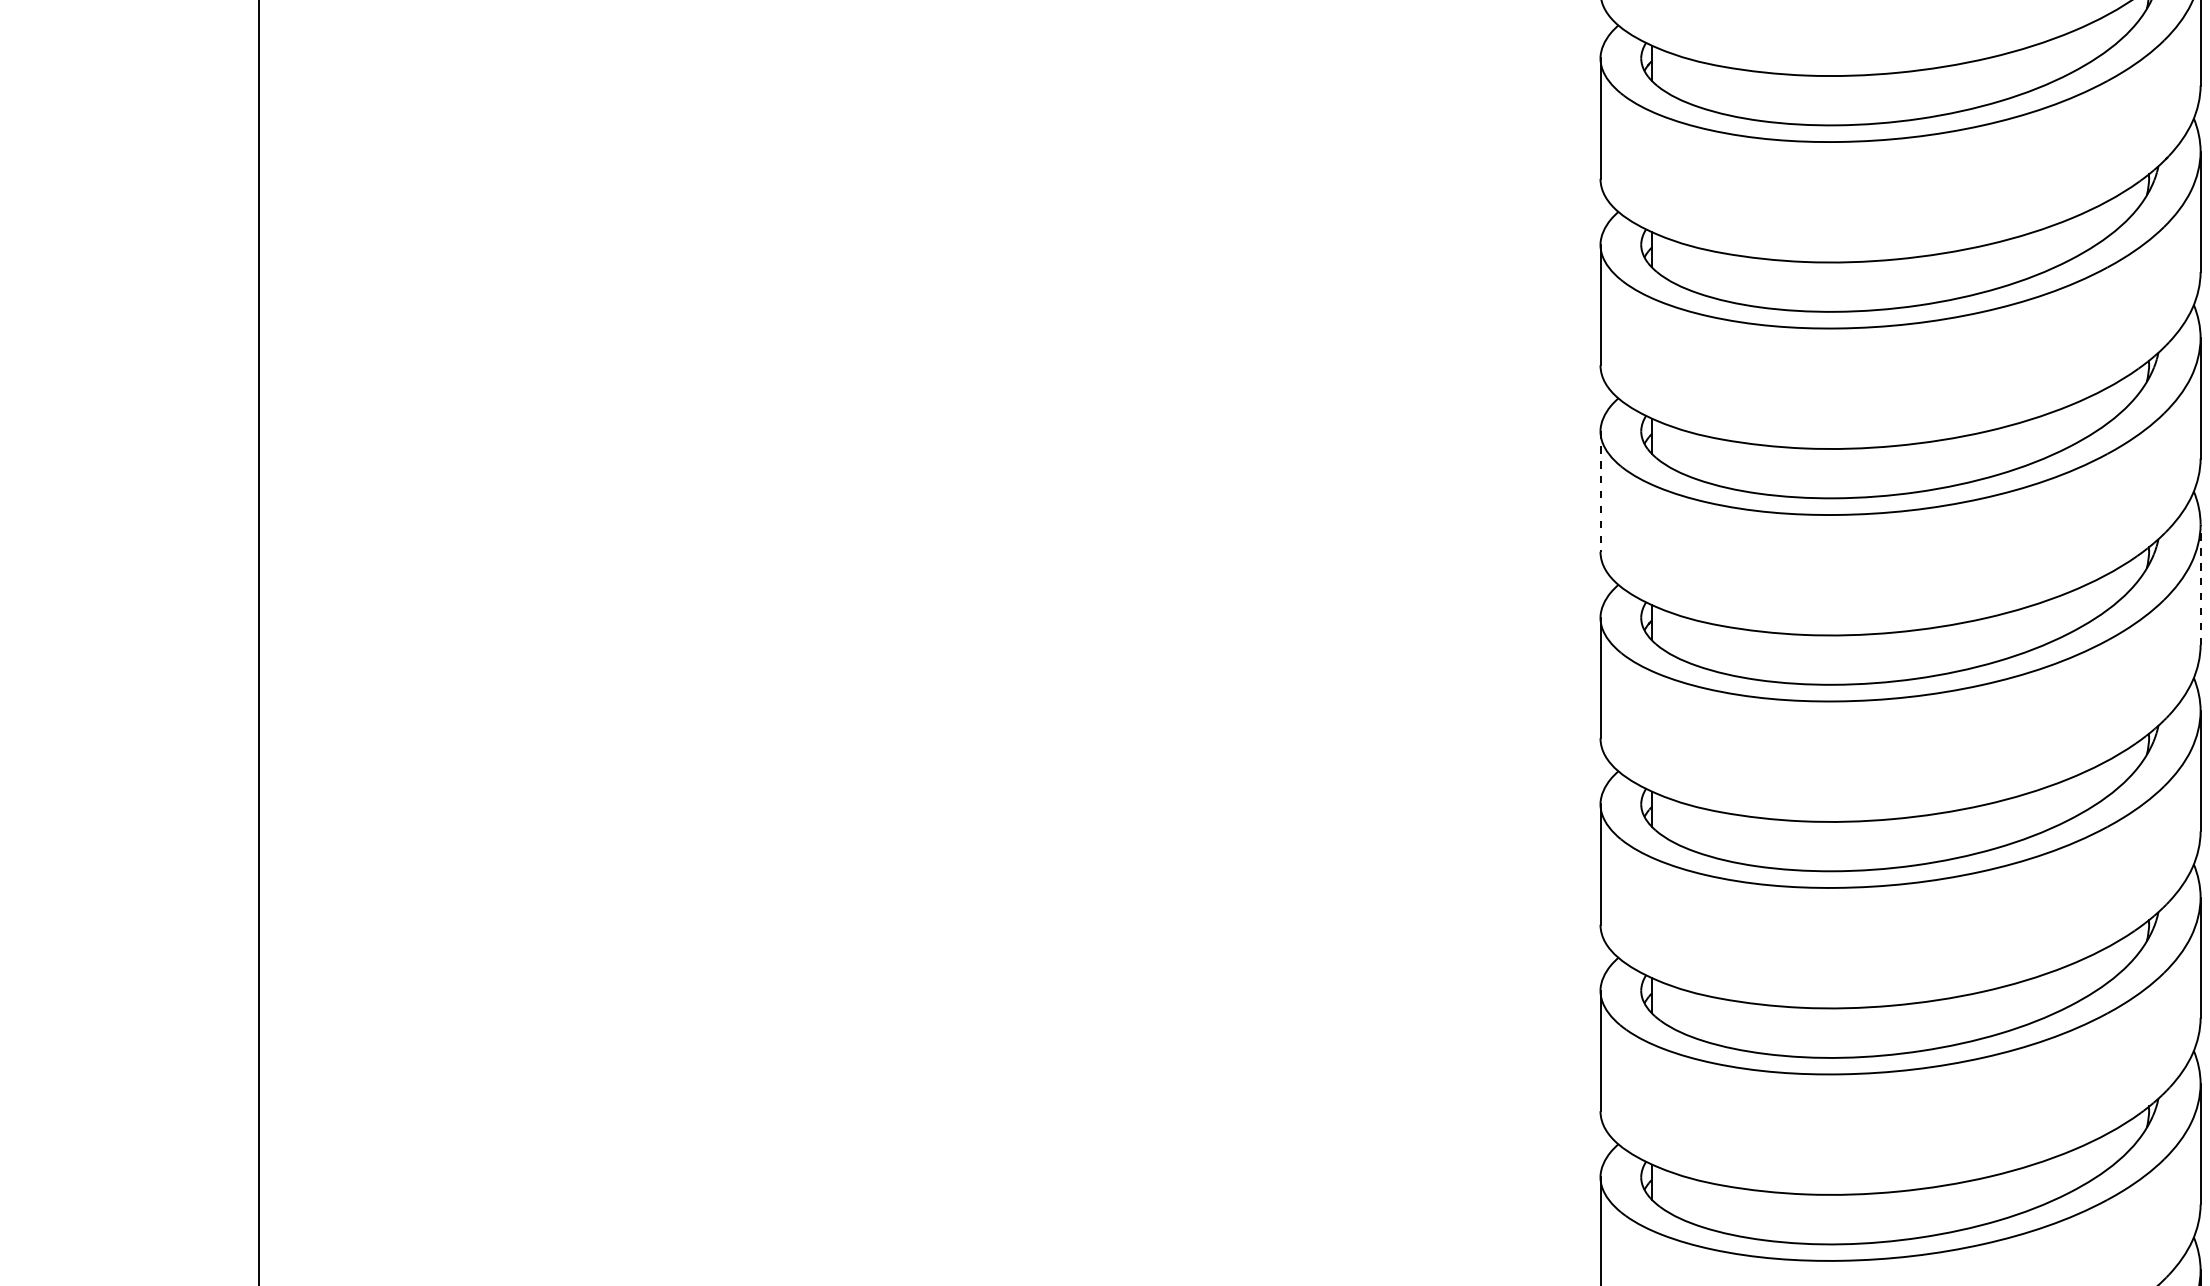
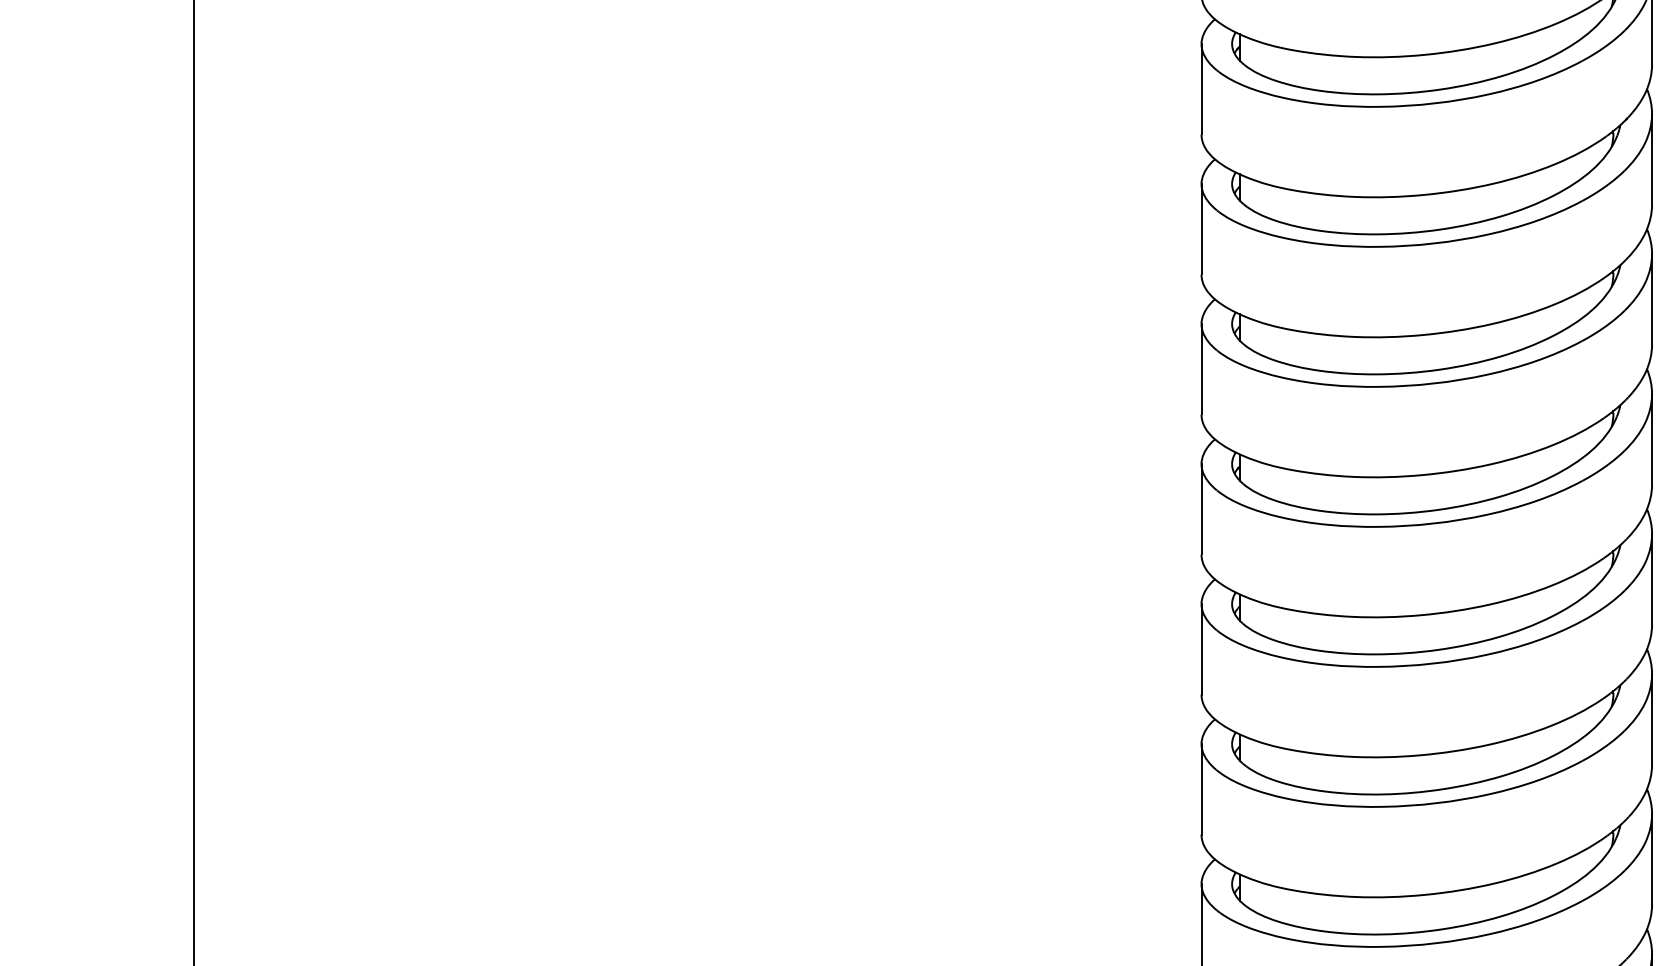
line: (1600, 492) -> (1201, 370), dashed -> solid
line: (2200, 584) -> (1652, 439), dashed -> solid

